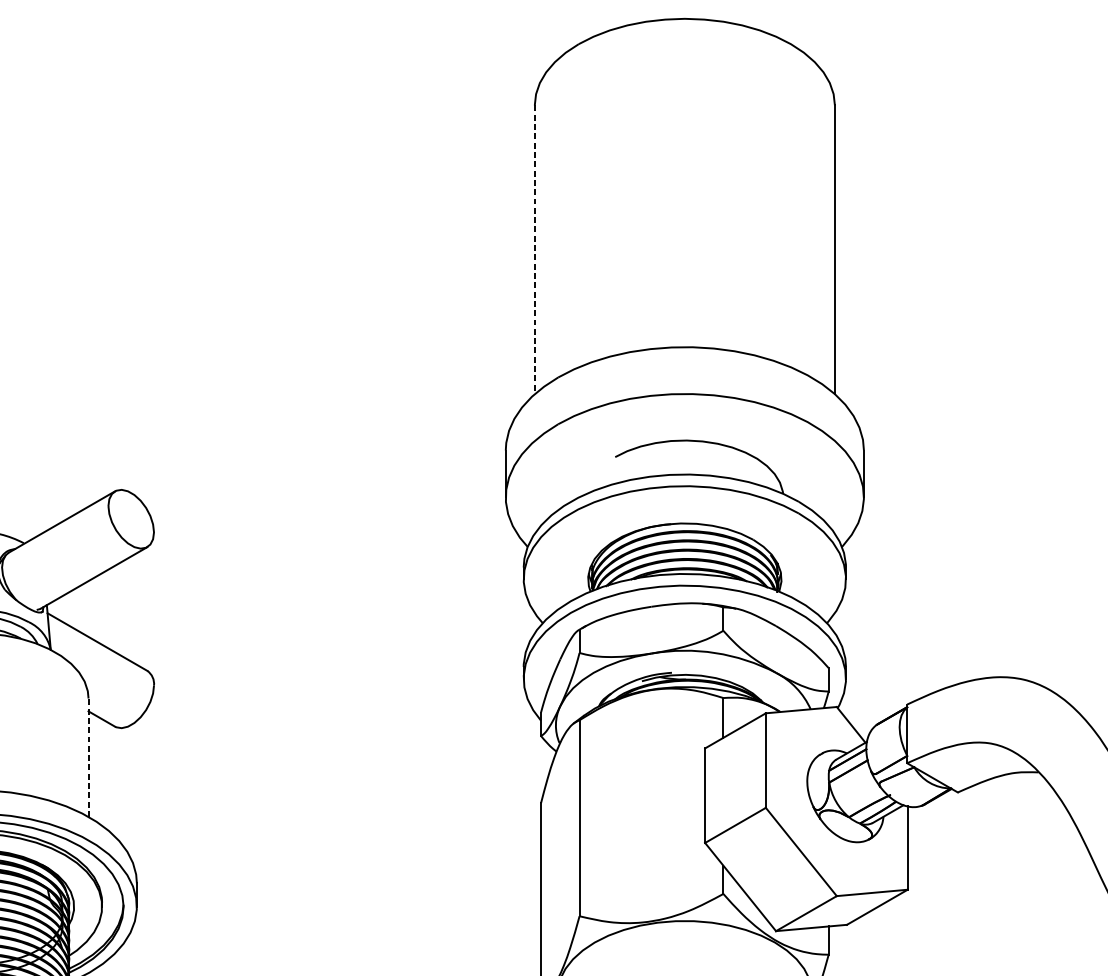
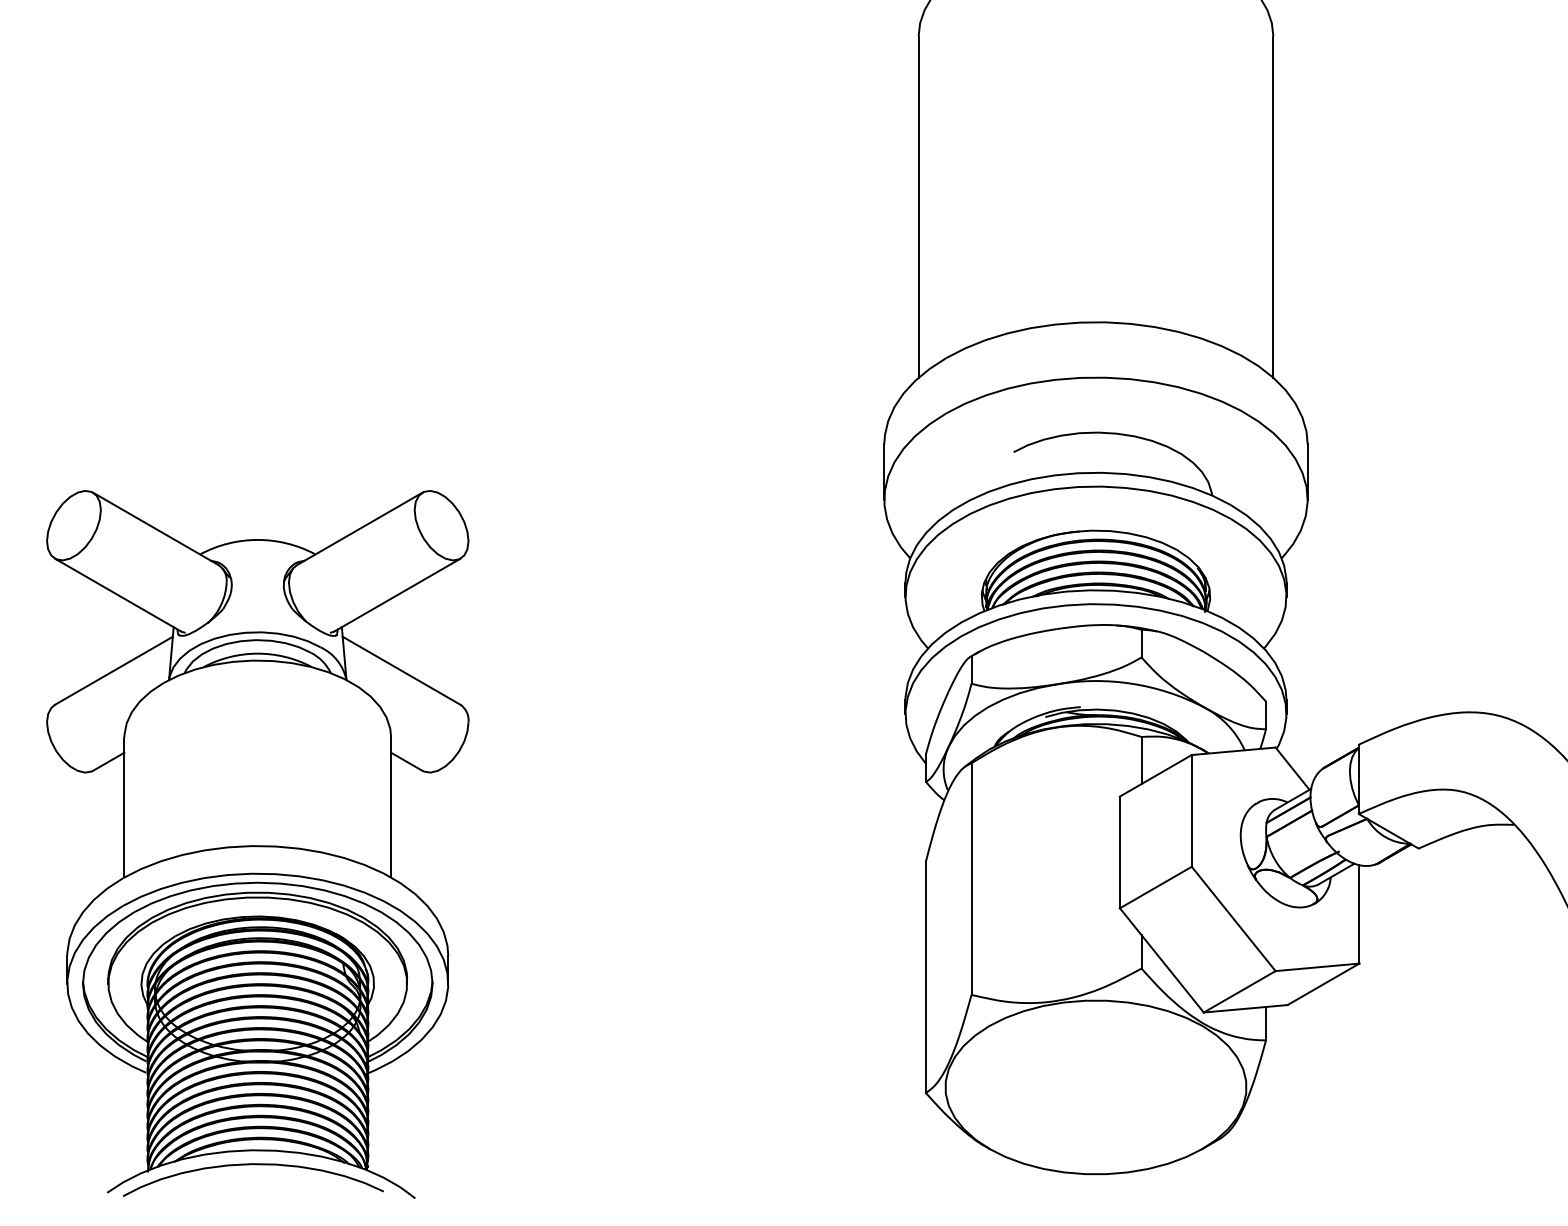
line: (534, 250) -> (918, 207), dashed -> solid
line: (88, 757) -> (391, 807), dashed -> solid

